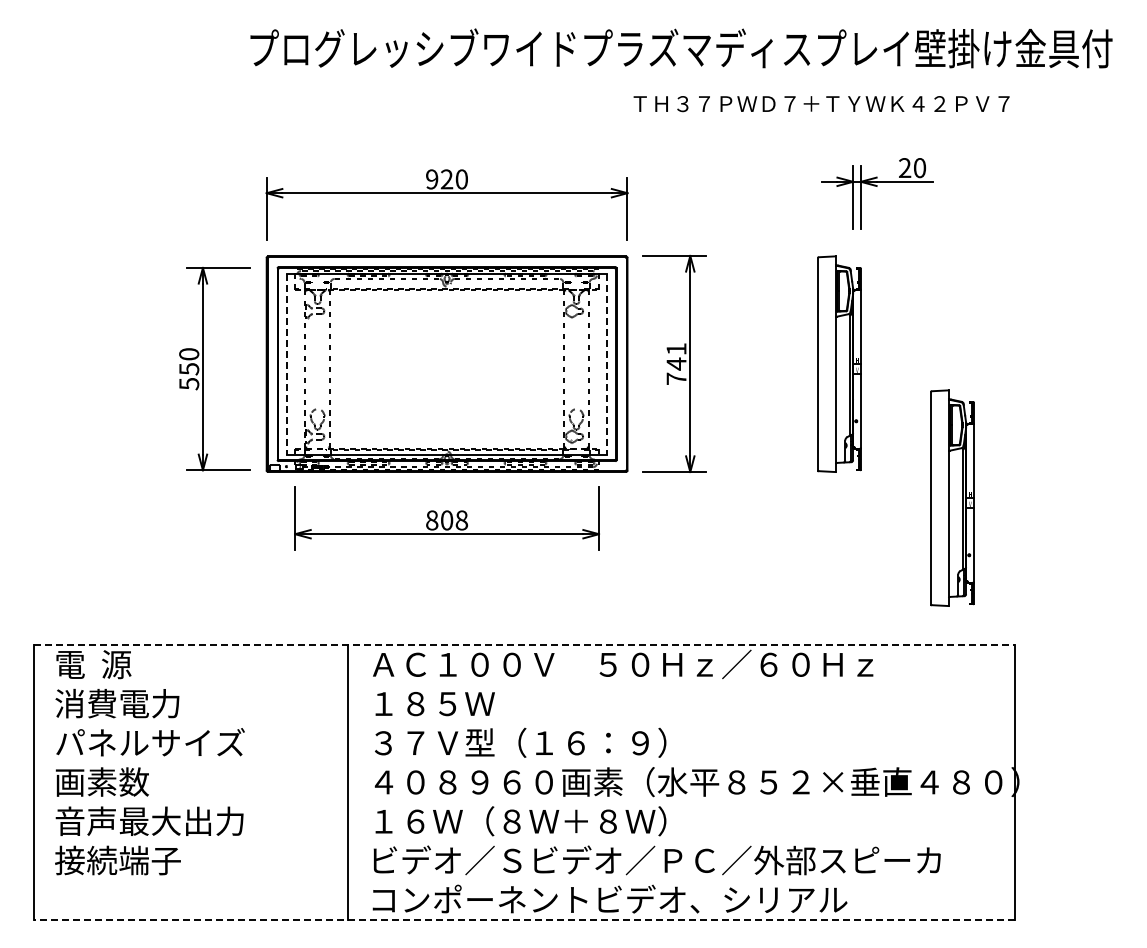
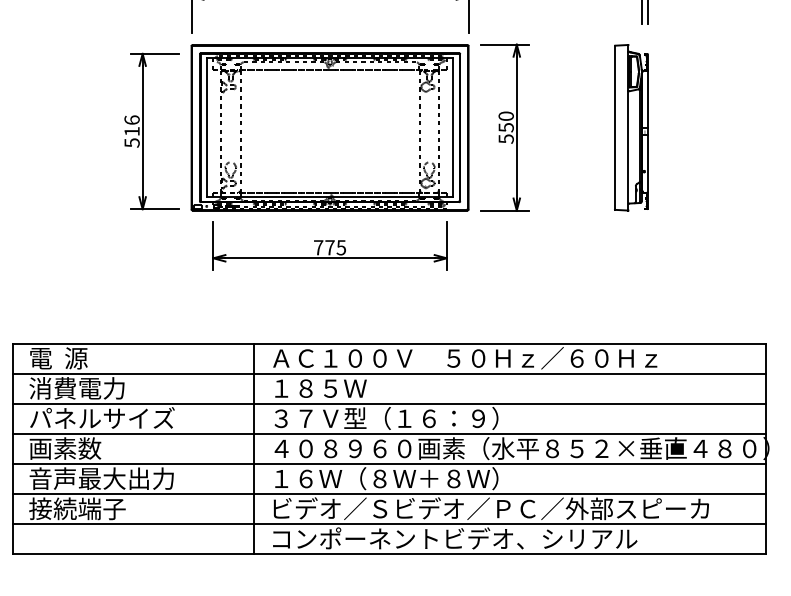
text: (189, 361) -> (132, 125), 550 -> 516
line: (286, 364) -> (206, 128), dashed -> solid
line: (607, 364) -> (453, 128), dashed -> solid
text: (676, 364) -> (506, 128), 741 -> 550
part: (952, 497) -> (718, 230), removed
text: (447, 520) -> (330, 247), 808 -> 775
line: (525, 645) -> (390, 343), dashed -> solid
line: (524, 684) -> (389, 373), added
line: (524, 723) -> (389, 403), added
line: (524, 762) -> (389, 433), added
line: (524, 802) -> (389, 464), added
line: (524, 841) -> (389, 494), added
line: (524, 880) -> (389, 524), added
line: (524, 919) -> (389, 554), dashed -> solid

